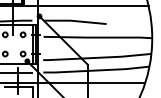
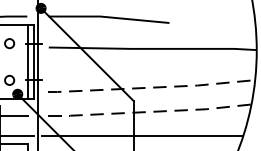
line: (97, 57) -> (151, 87), solid -> dashed
line: (96, 70) -> (150, 111), solid -> dashed

